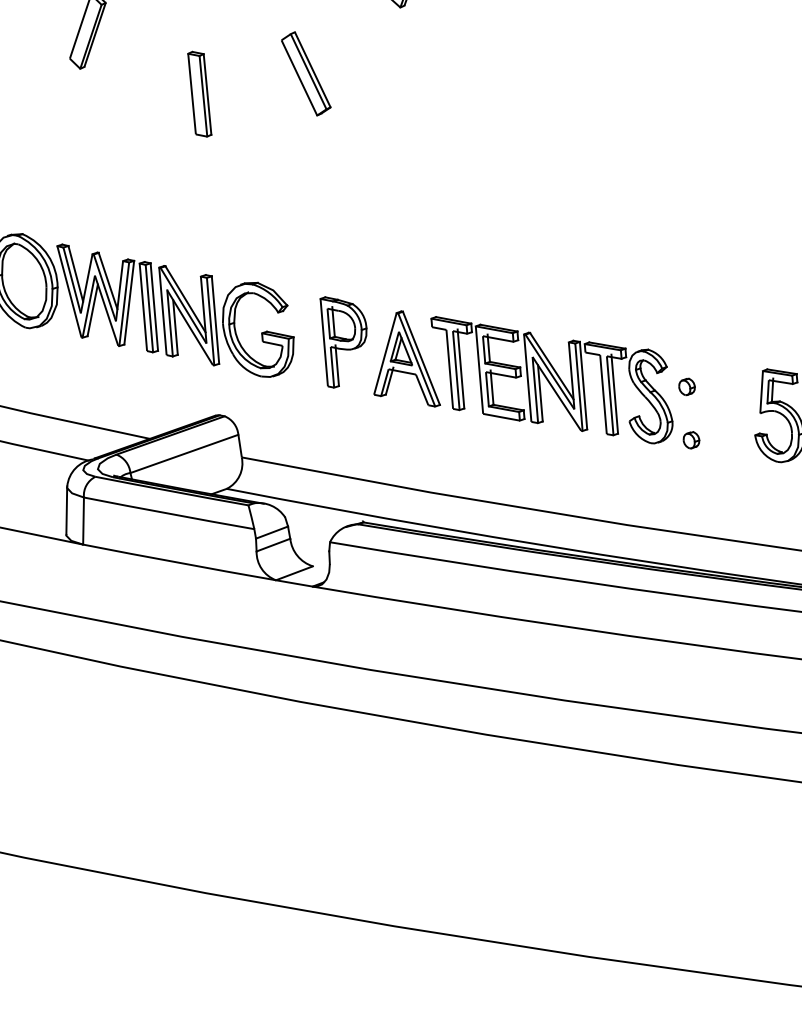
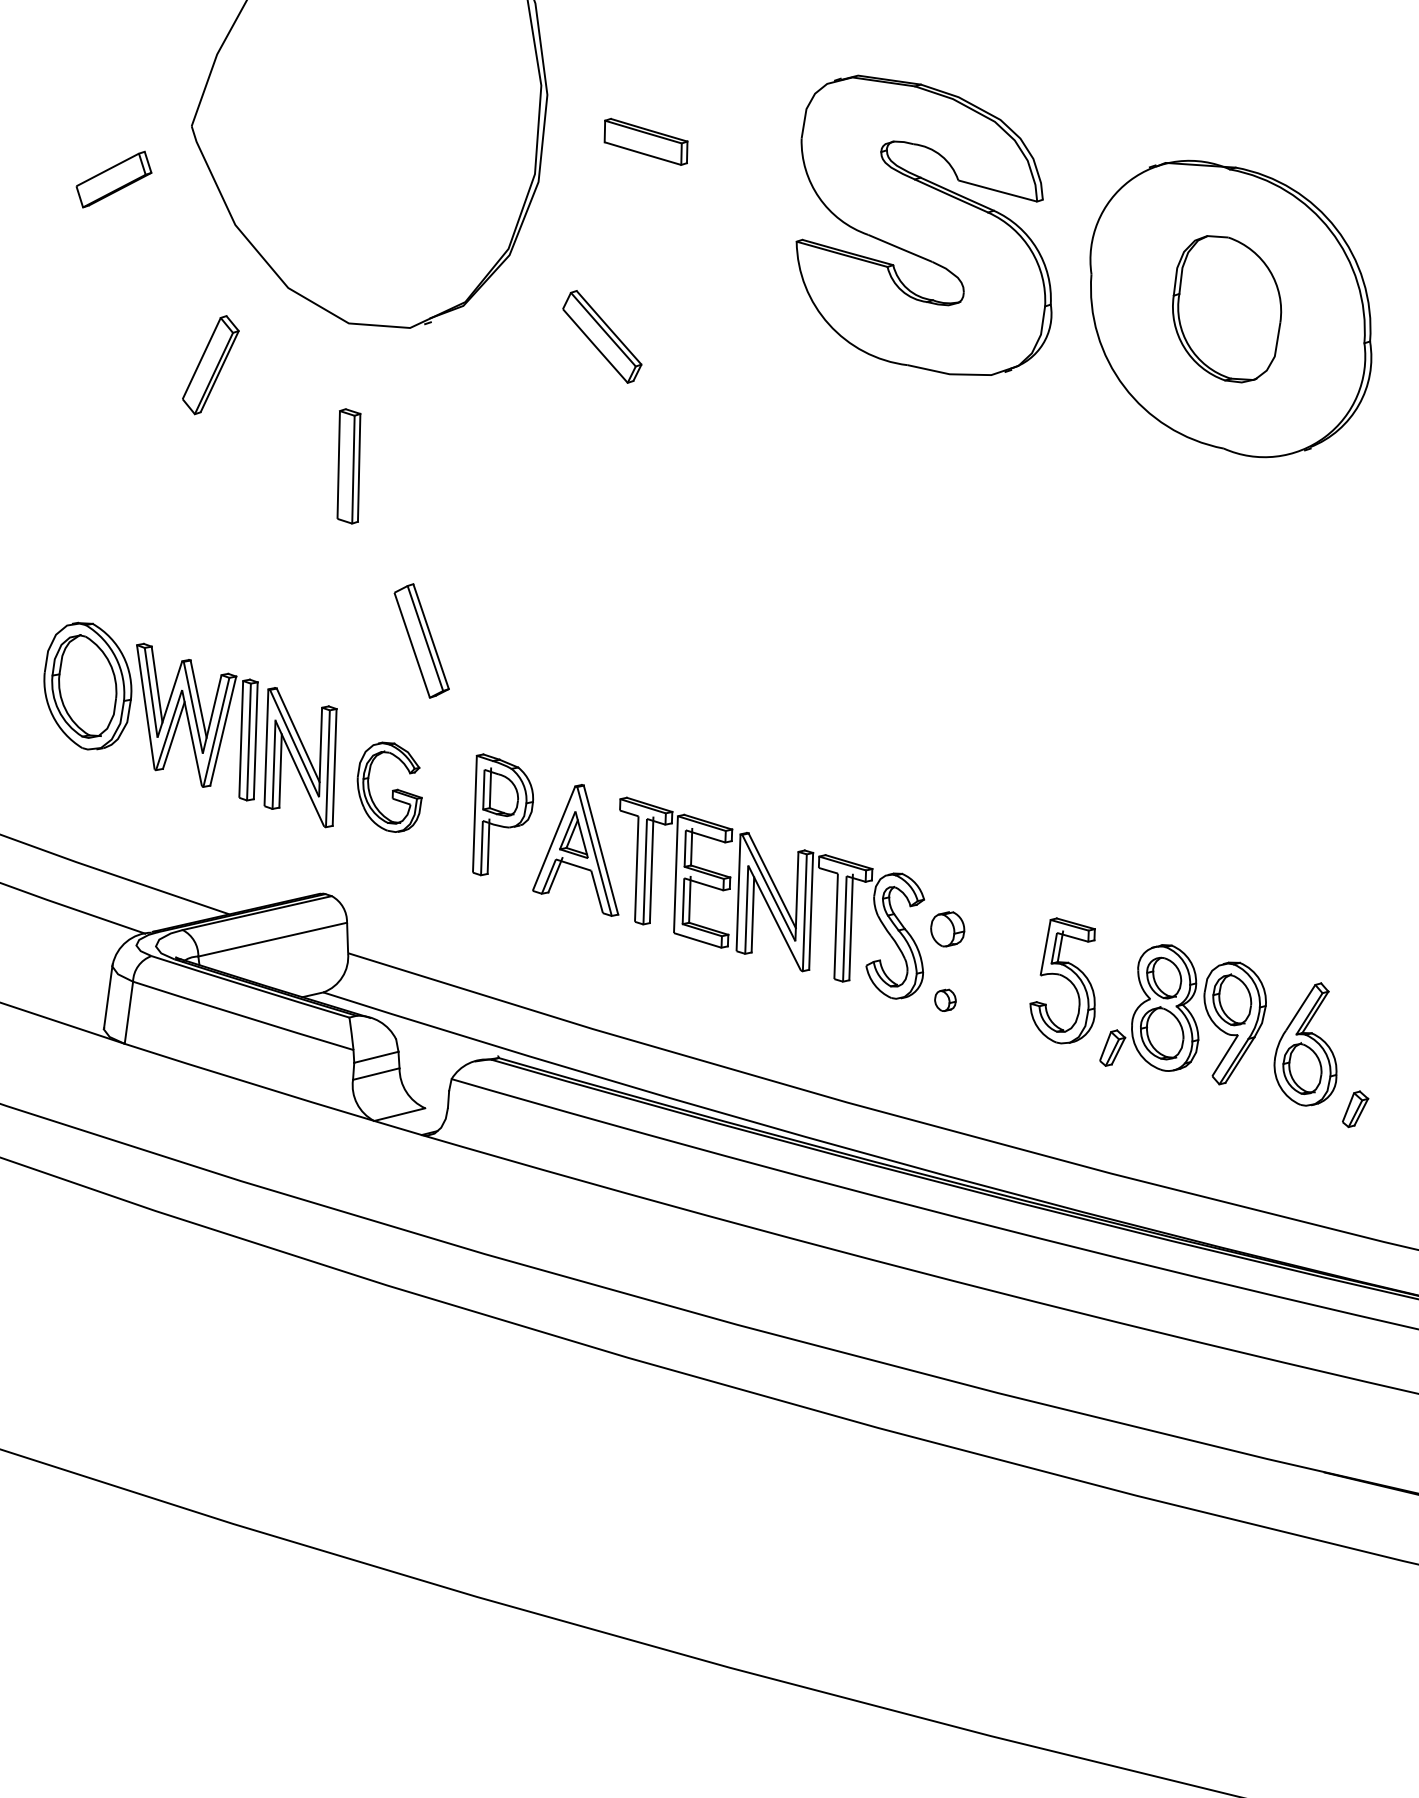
part: (305, 73) -> (421, 640), moved
part: (258, 330) -> (389, 787), size x0.7
part: (686, 386) -> (947, 928), size x1.6

